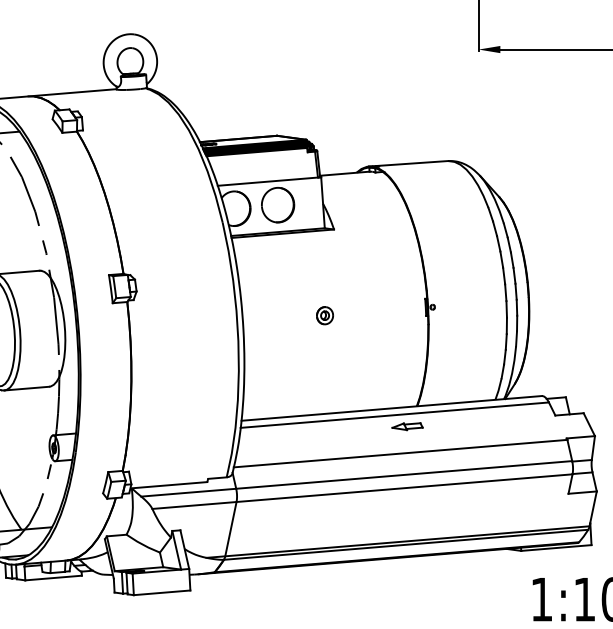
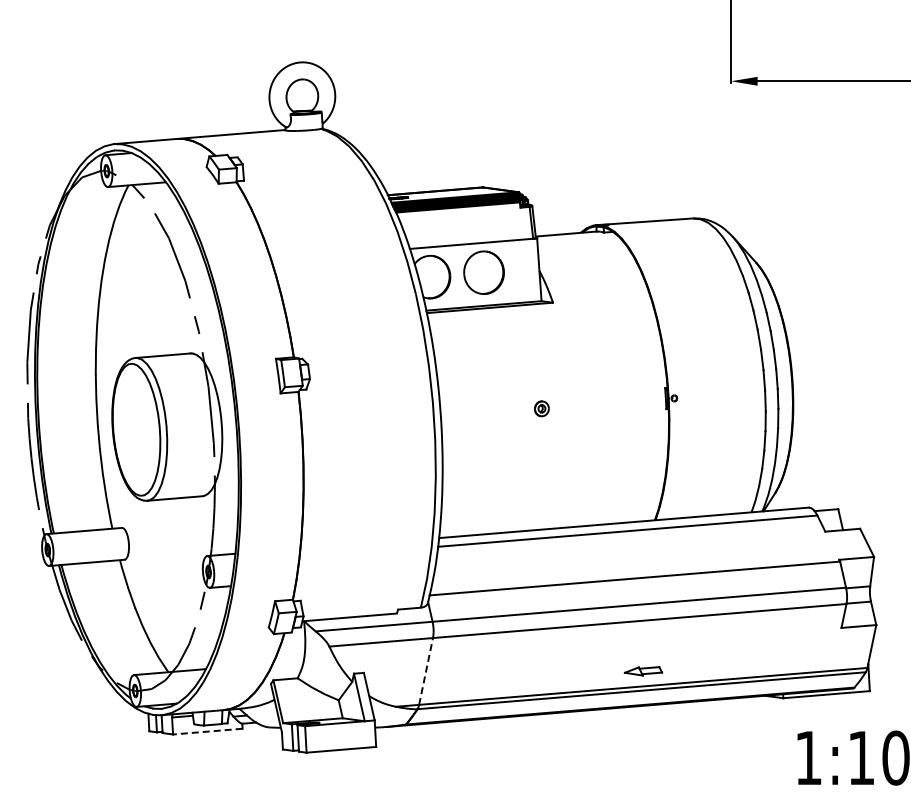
part: (324, 315) -> (541, 408), size x0.7
part: (407, 426) -> (643, 671), moved
line: (231, 528) -> (426, 670), solid -> dashed
line: (53, 577) -> (207, 731), solid -> dashed

